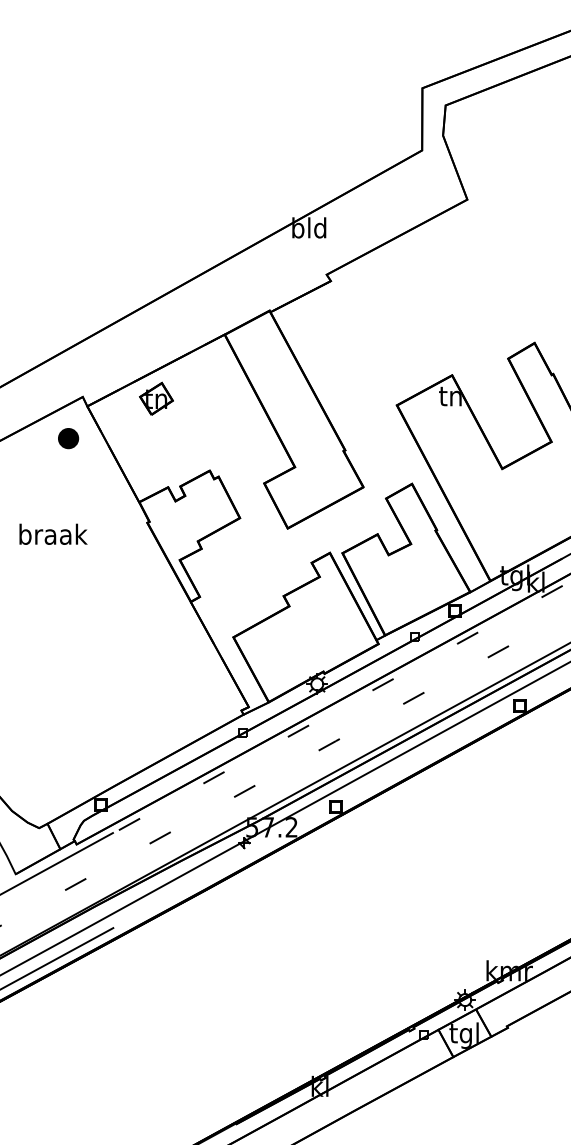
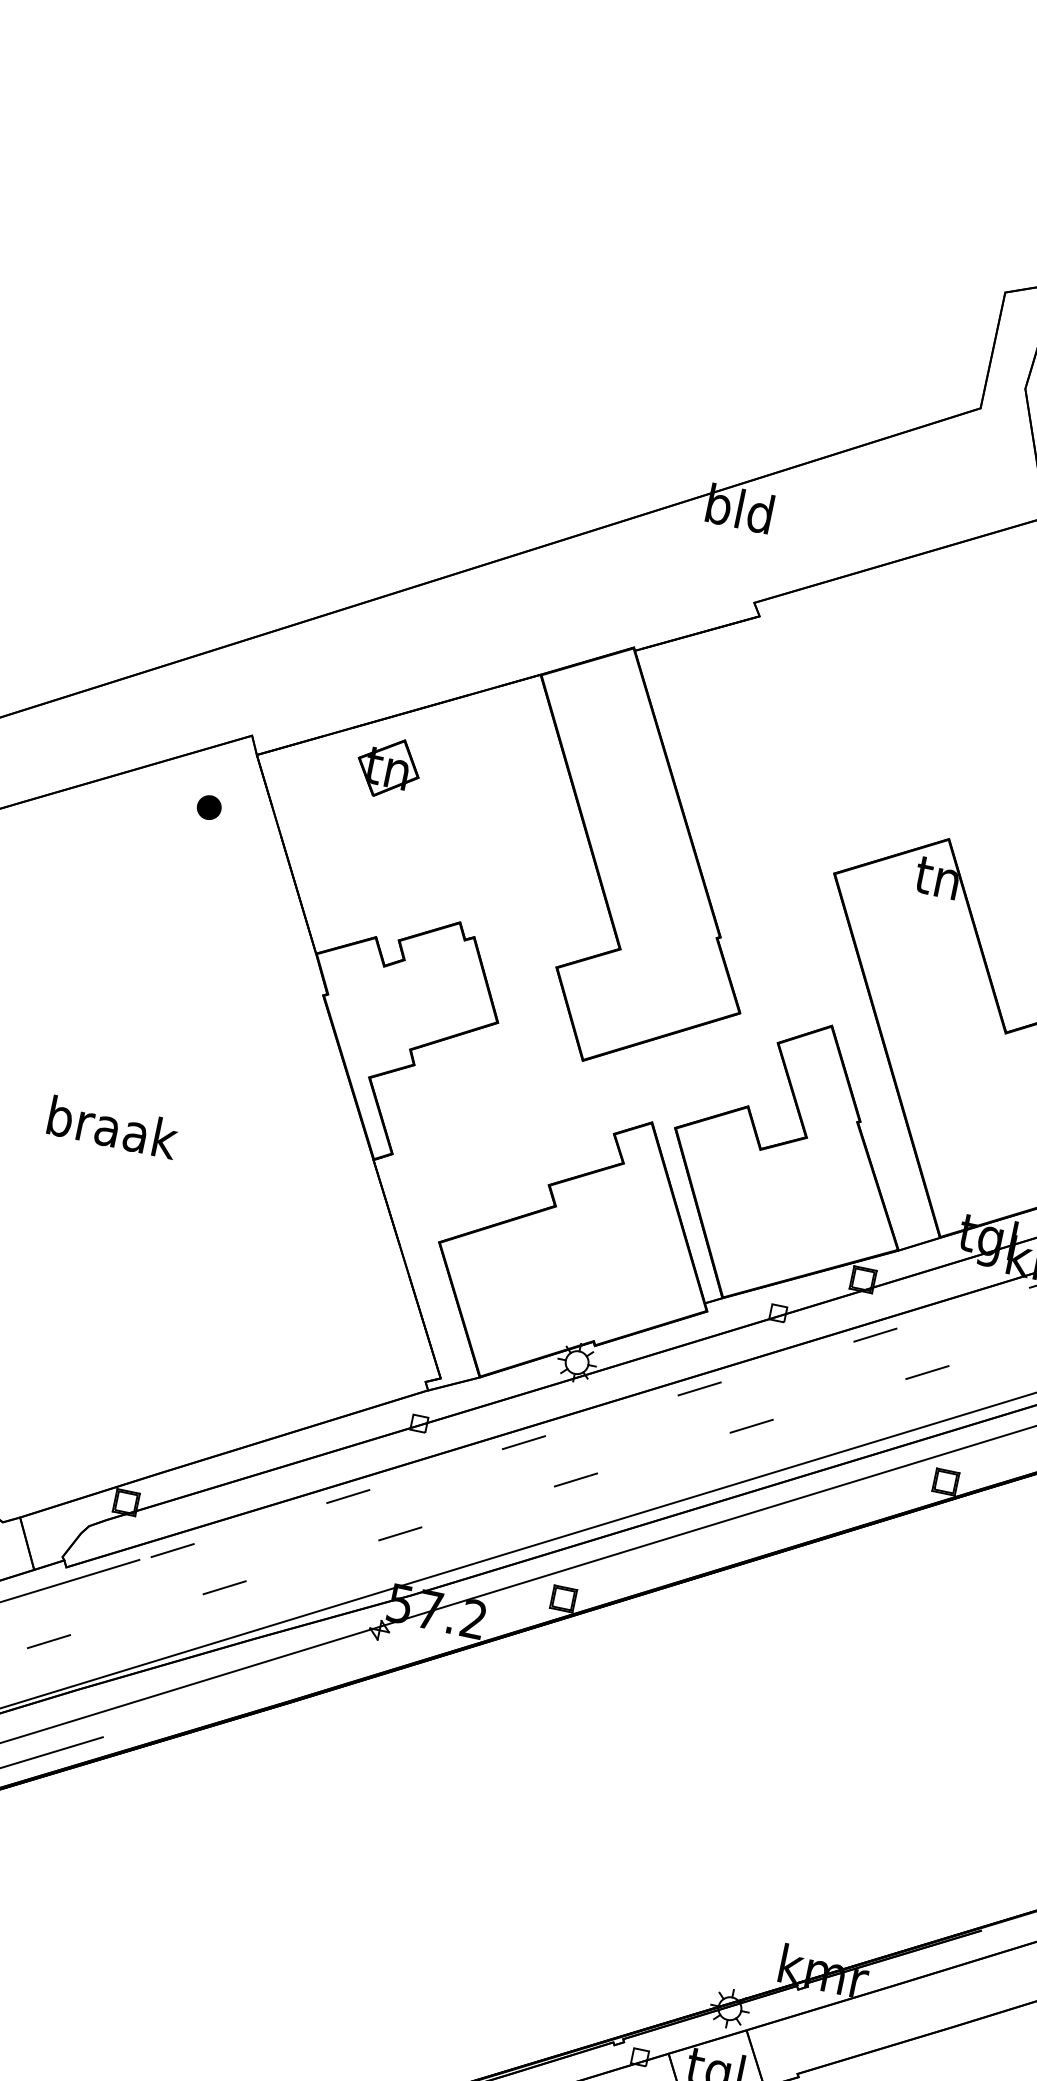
part: (68, 438) -> (209, 807), size x0.62
text: (53, 533) -> (113, 1125), moved

